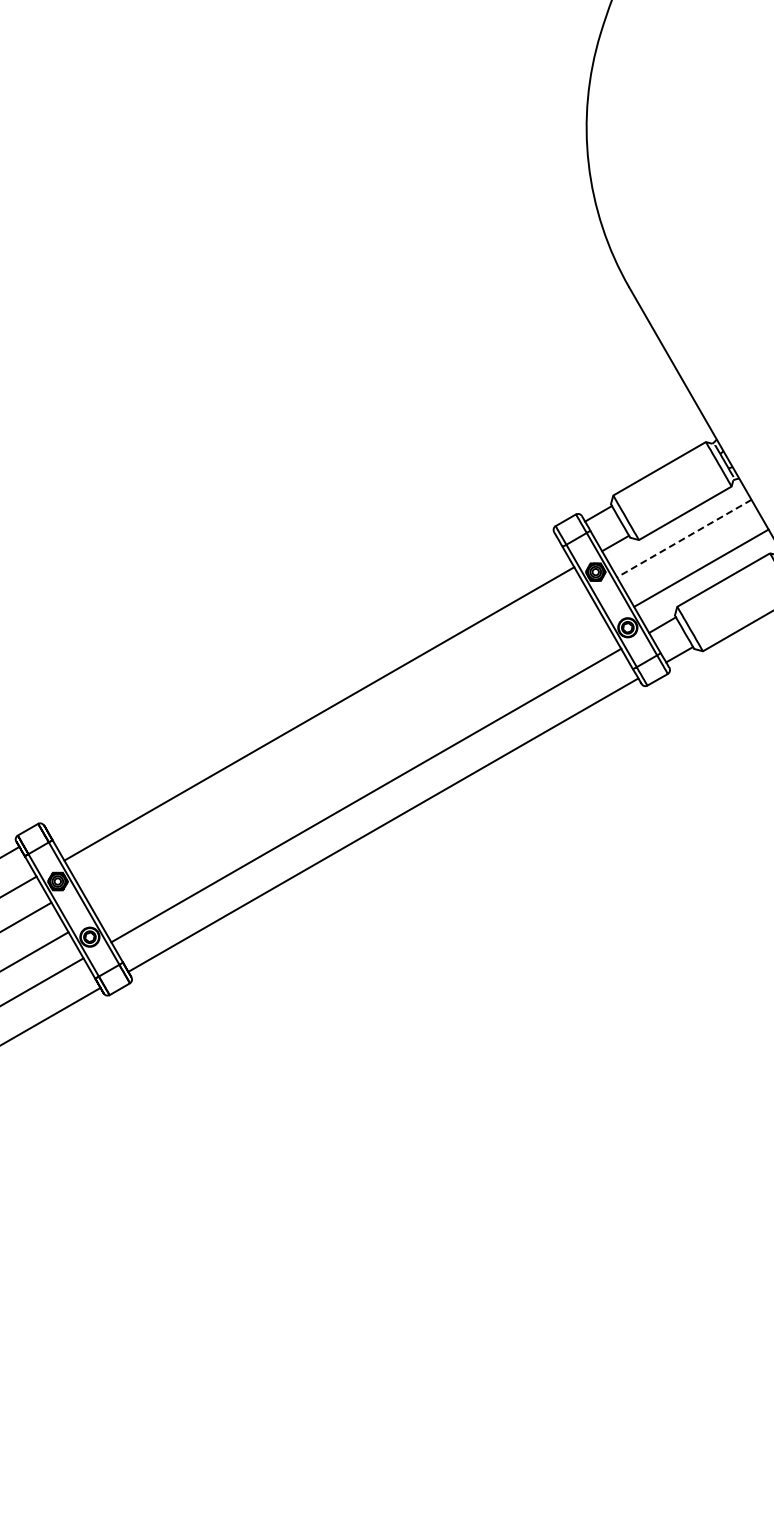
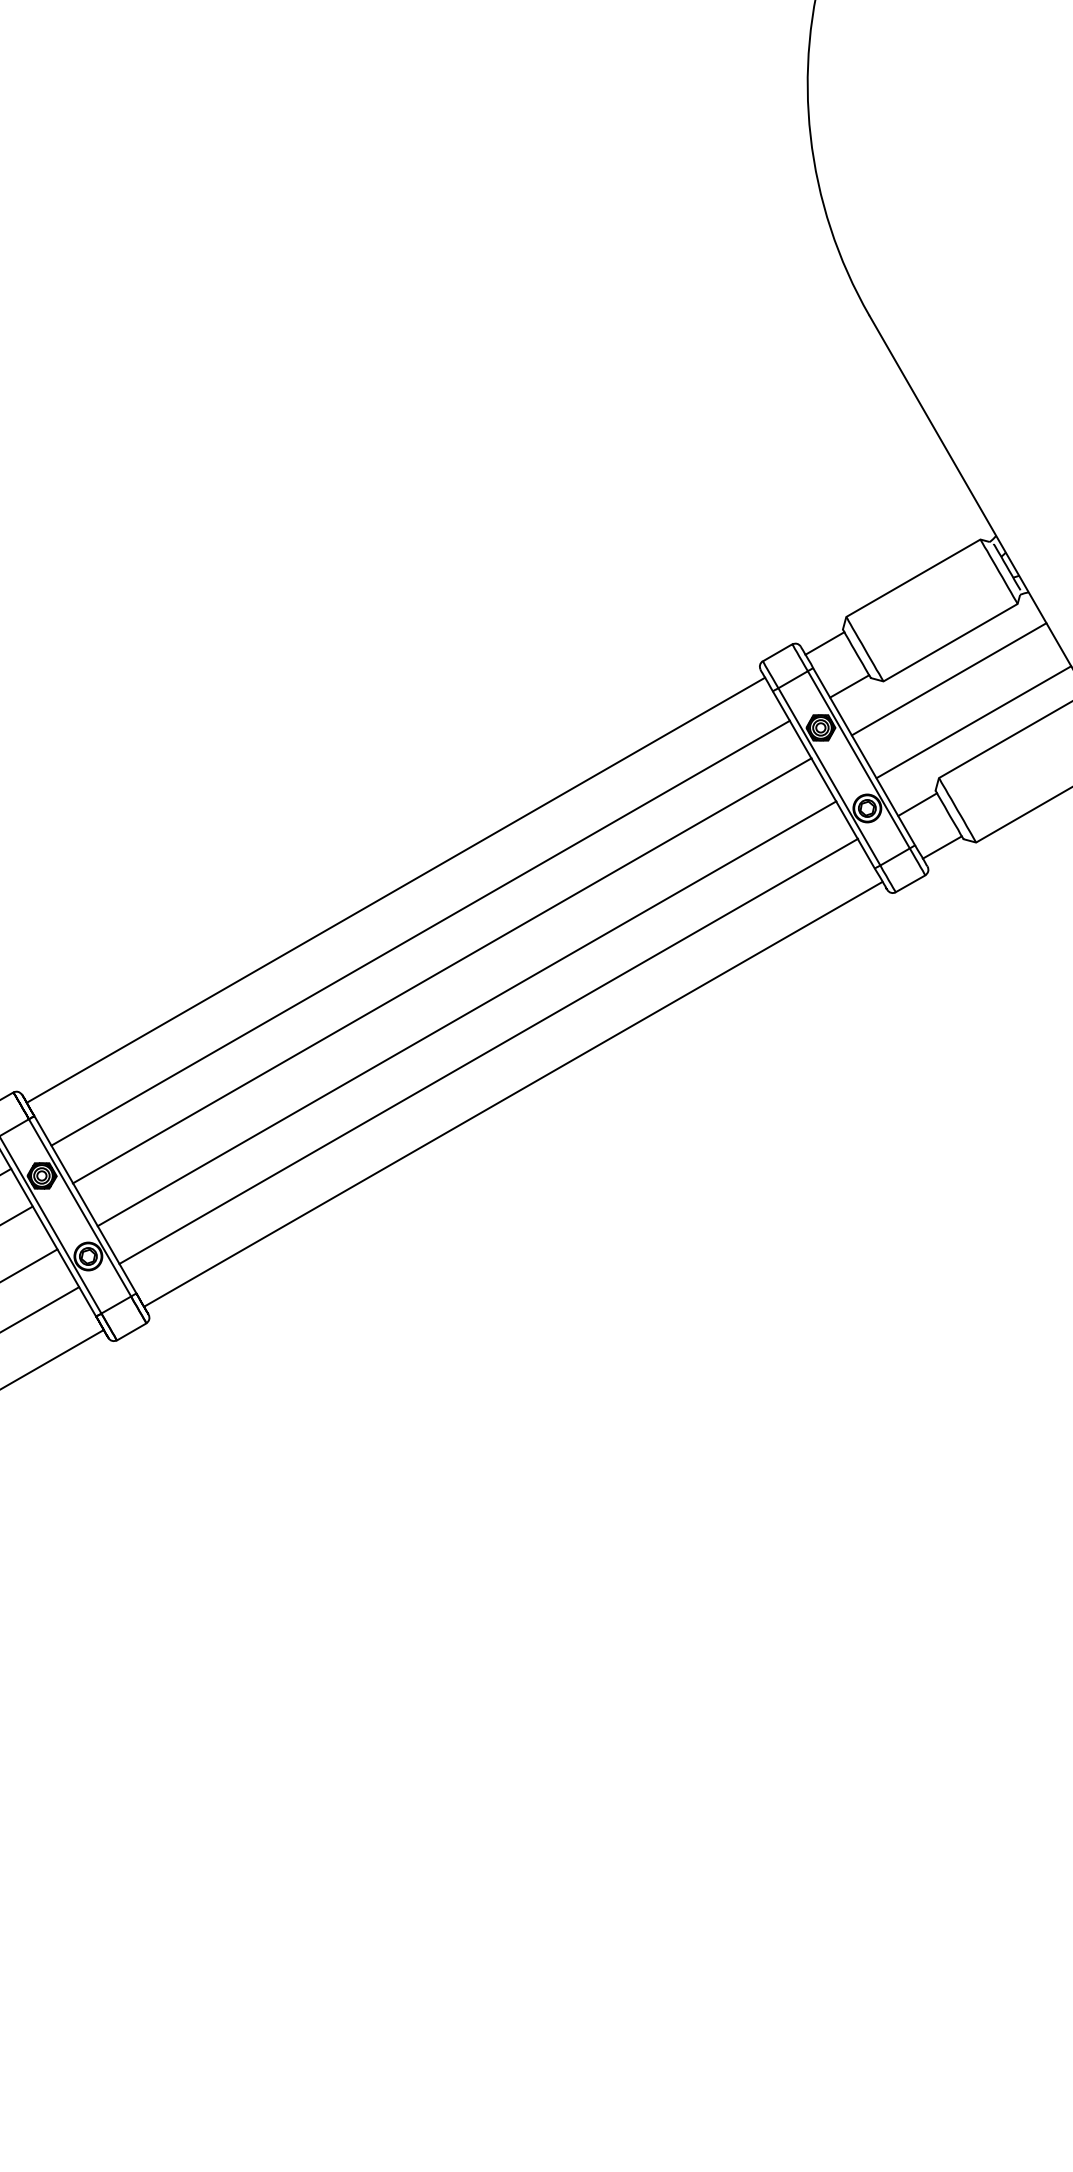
line: (684, 538) -> (949, 679), dashed -> solid
line: (302, 684) -> (396, 890), added
line: (334, 739) -> (442, 970), added
line: (351, 769) -> (467, 1013), added

